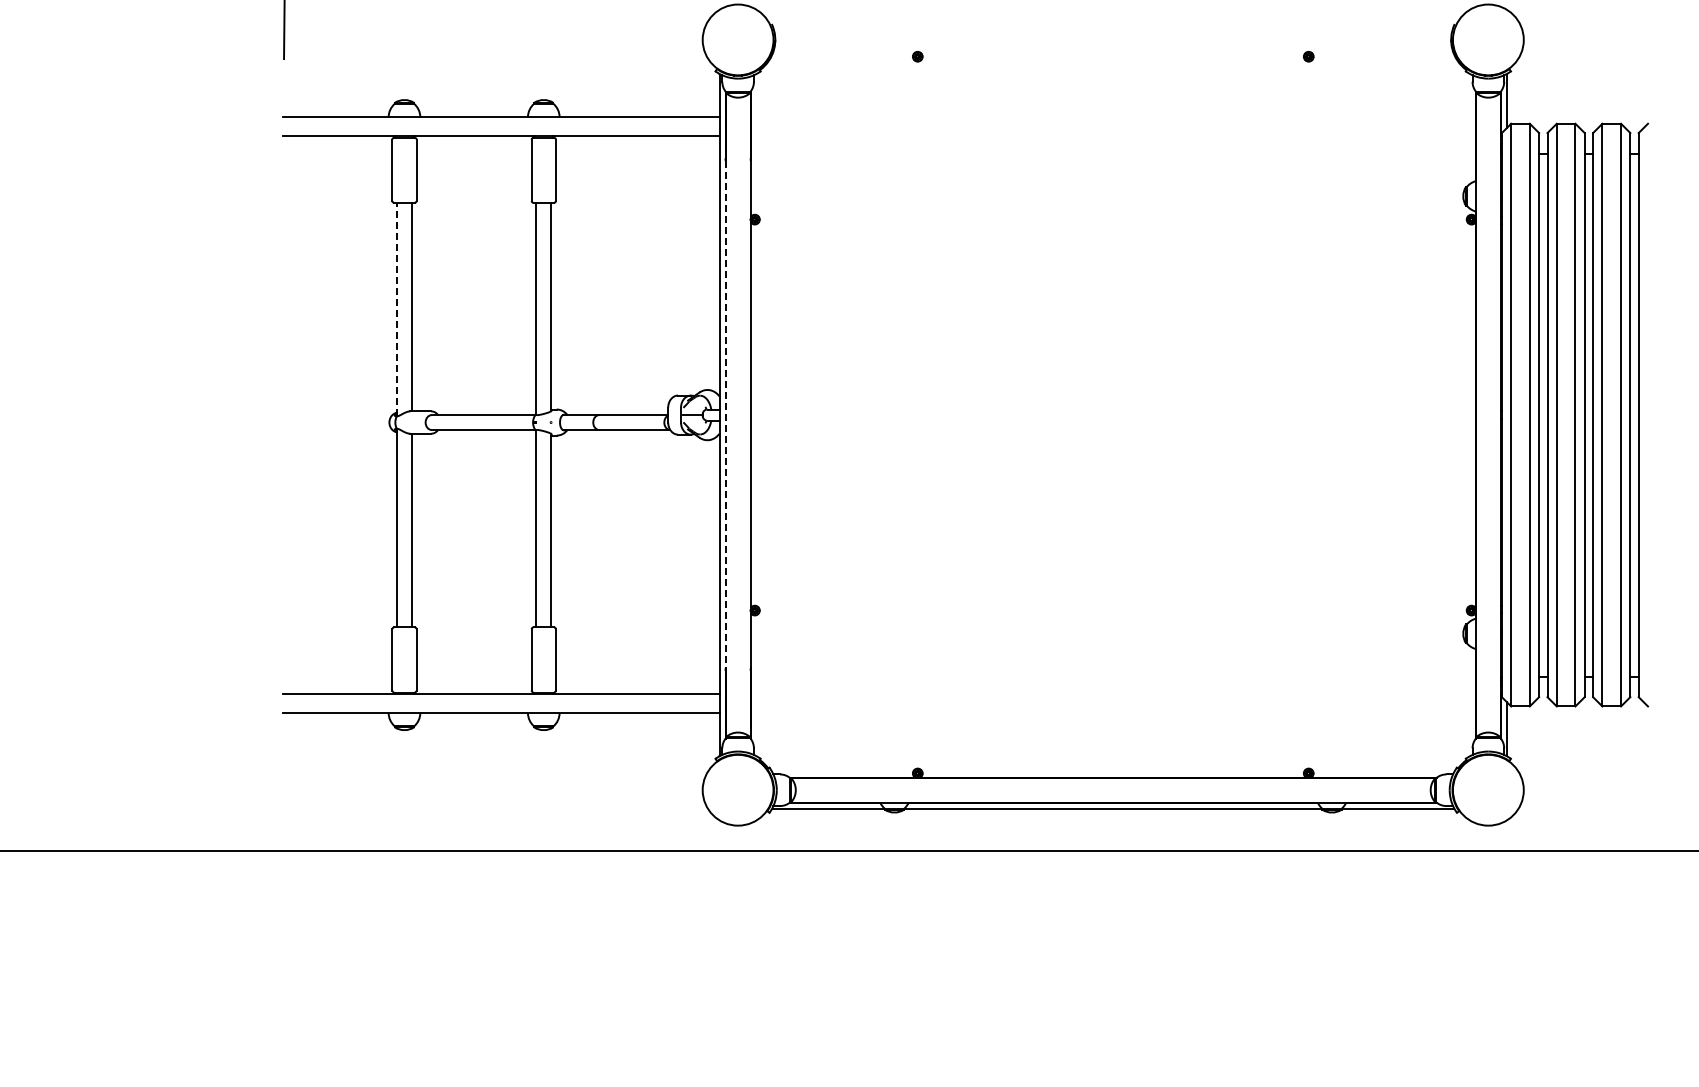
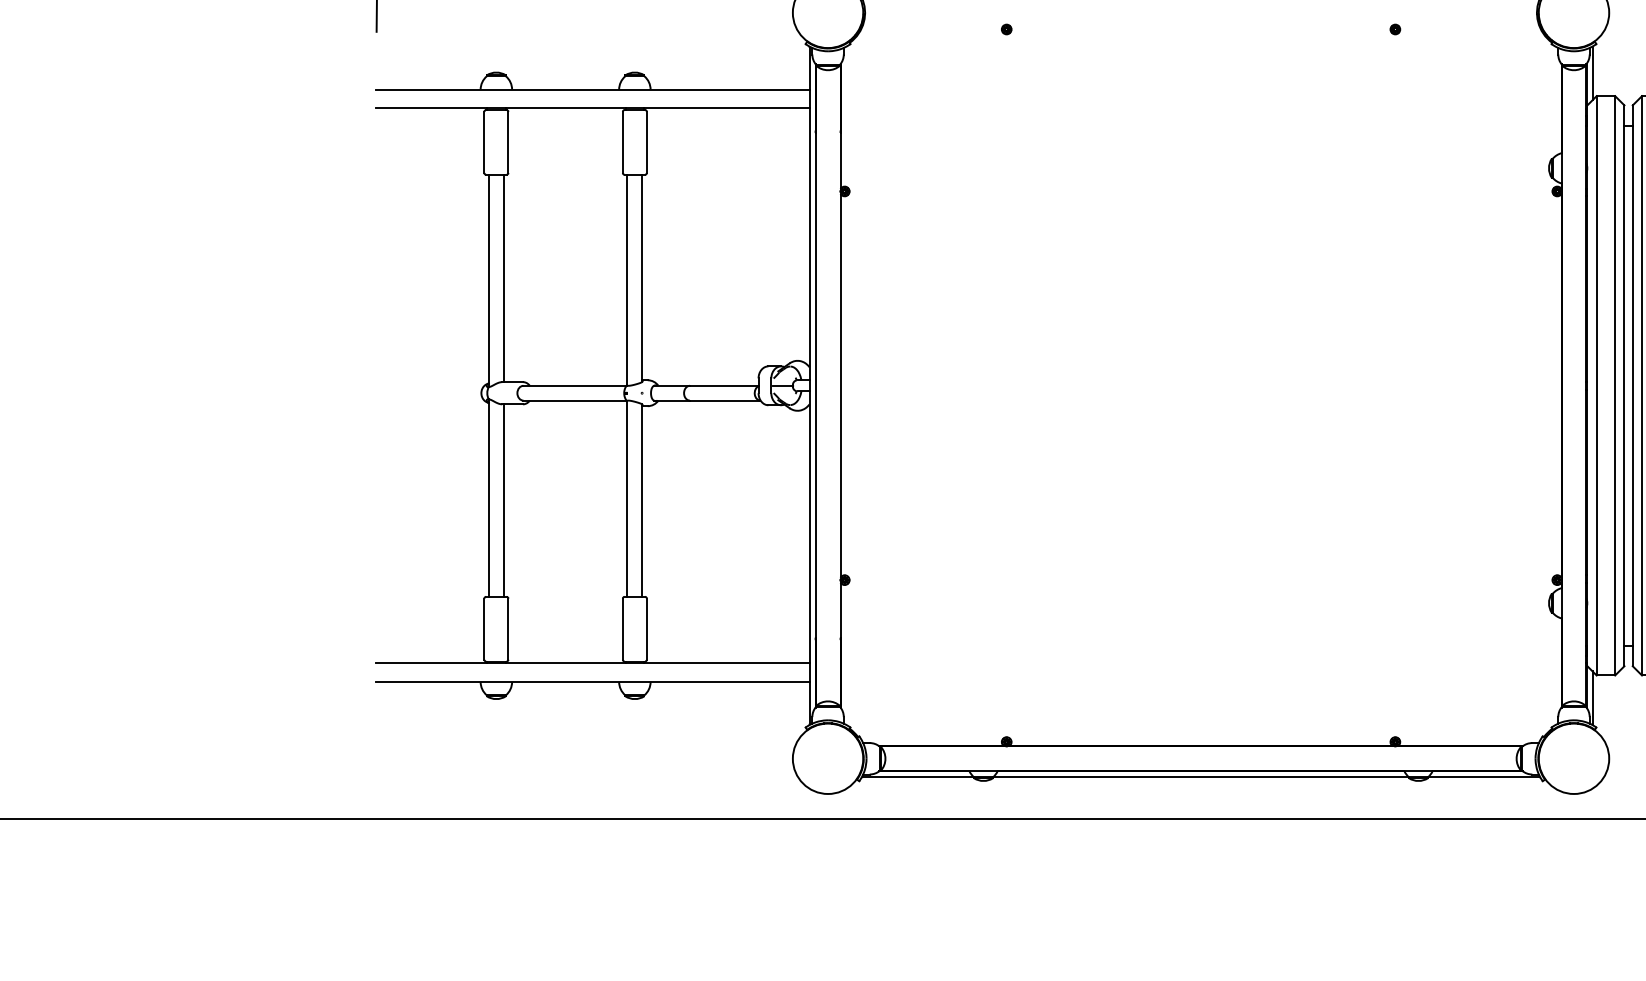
line: (397, 309) -> (489, 280), dashed -> solid
line: (725, 414) -> (815, 385), dashed -> solid

